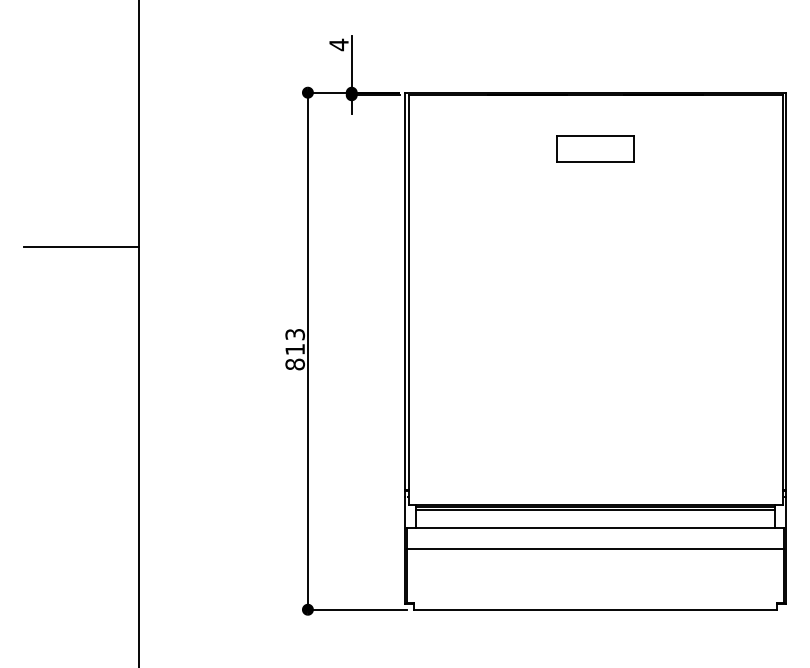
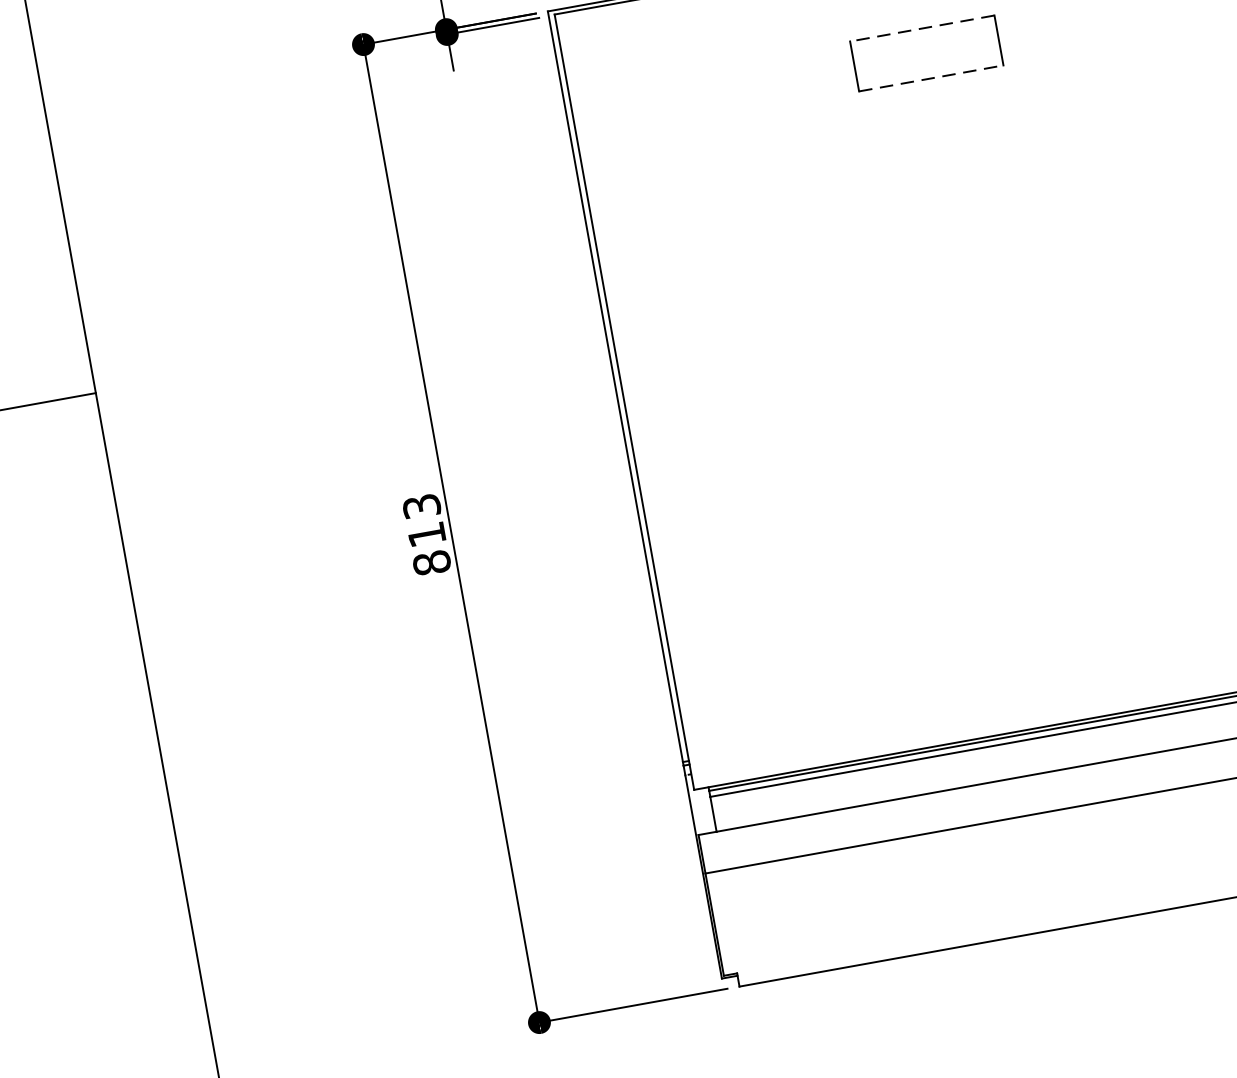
line: (595, 135) -> (922, 27), solid -> dashed
line: (596, 162) -> (933, 78), solid -> dashed

